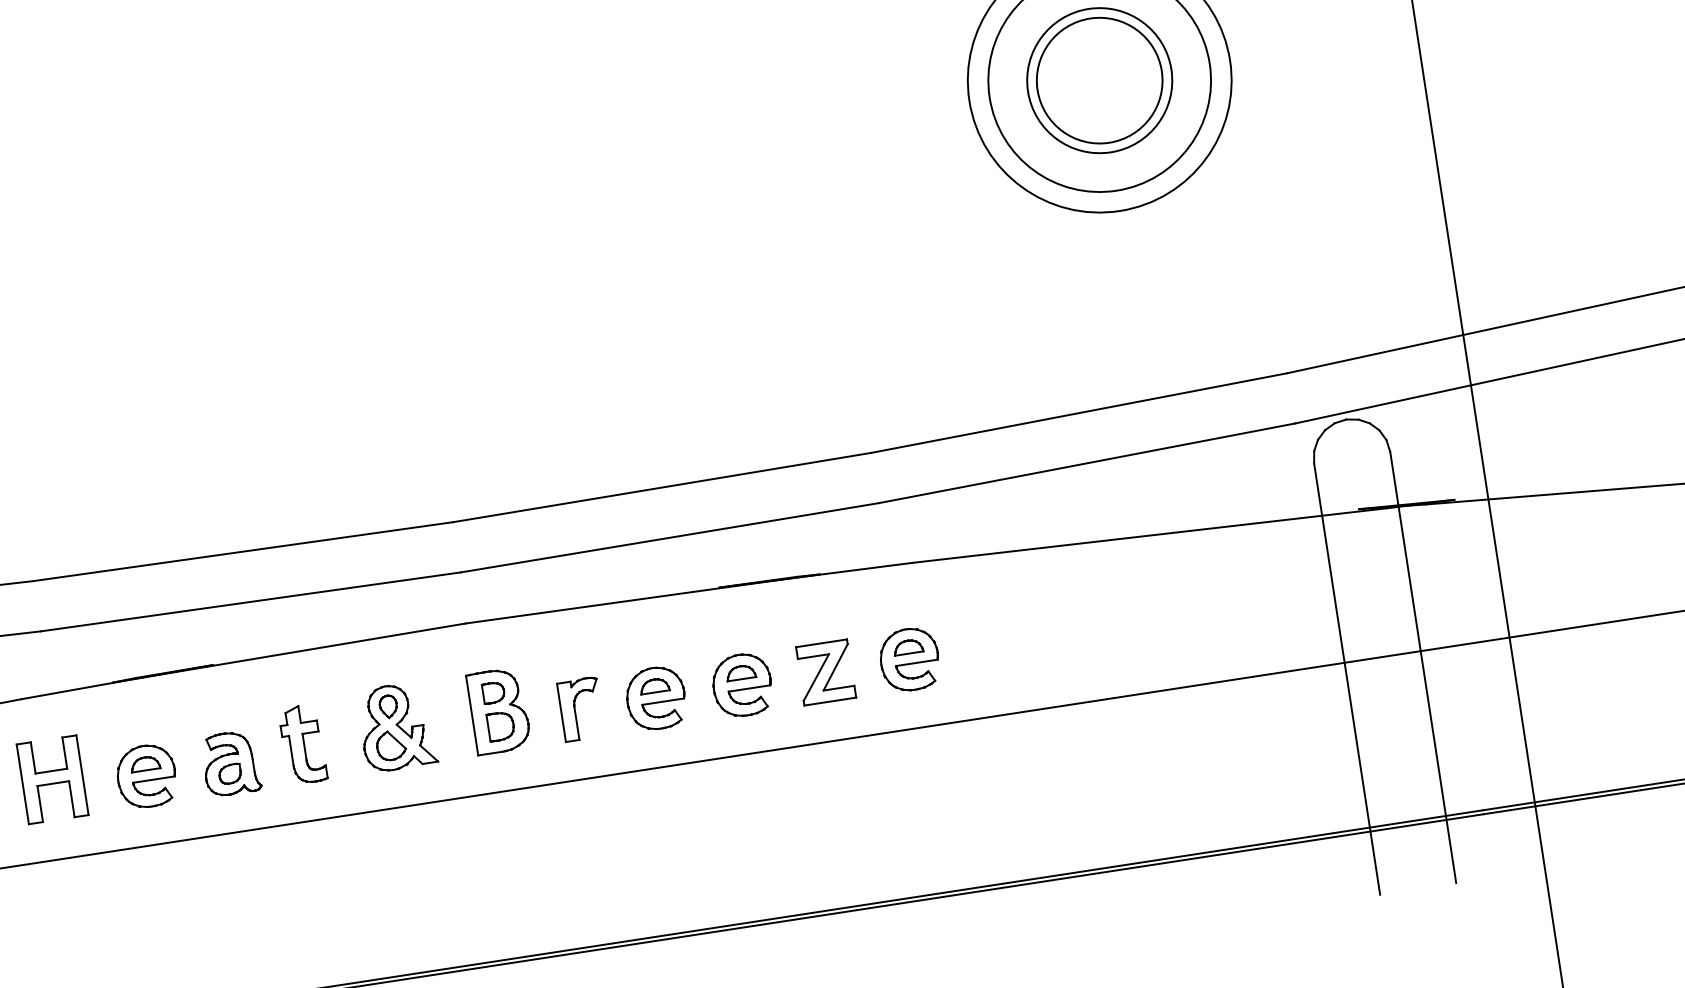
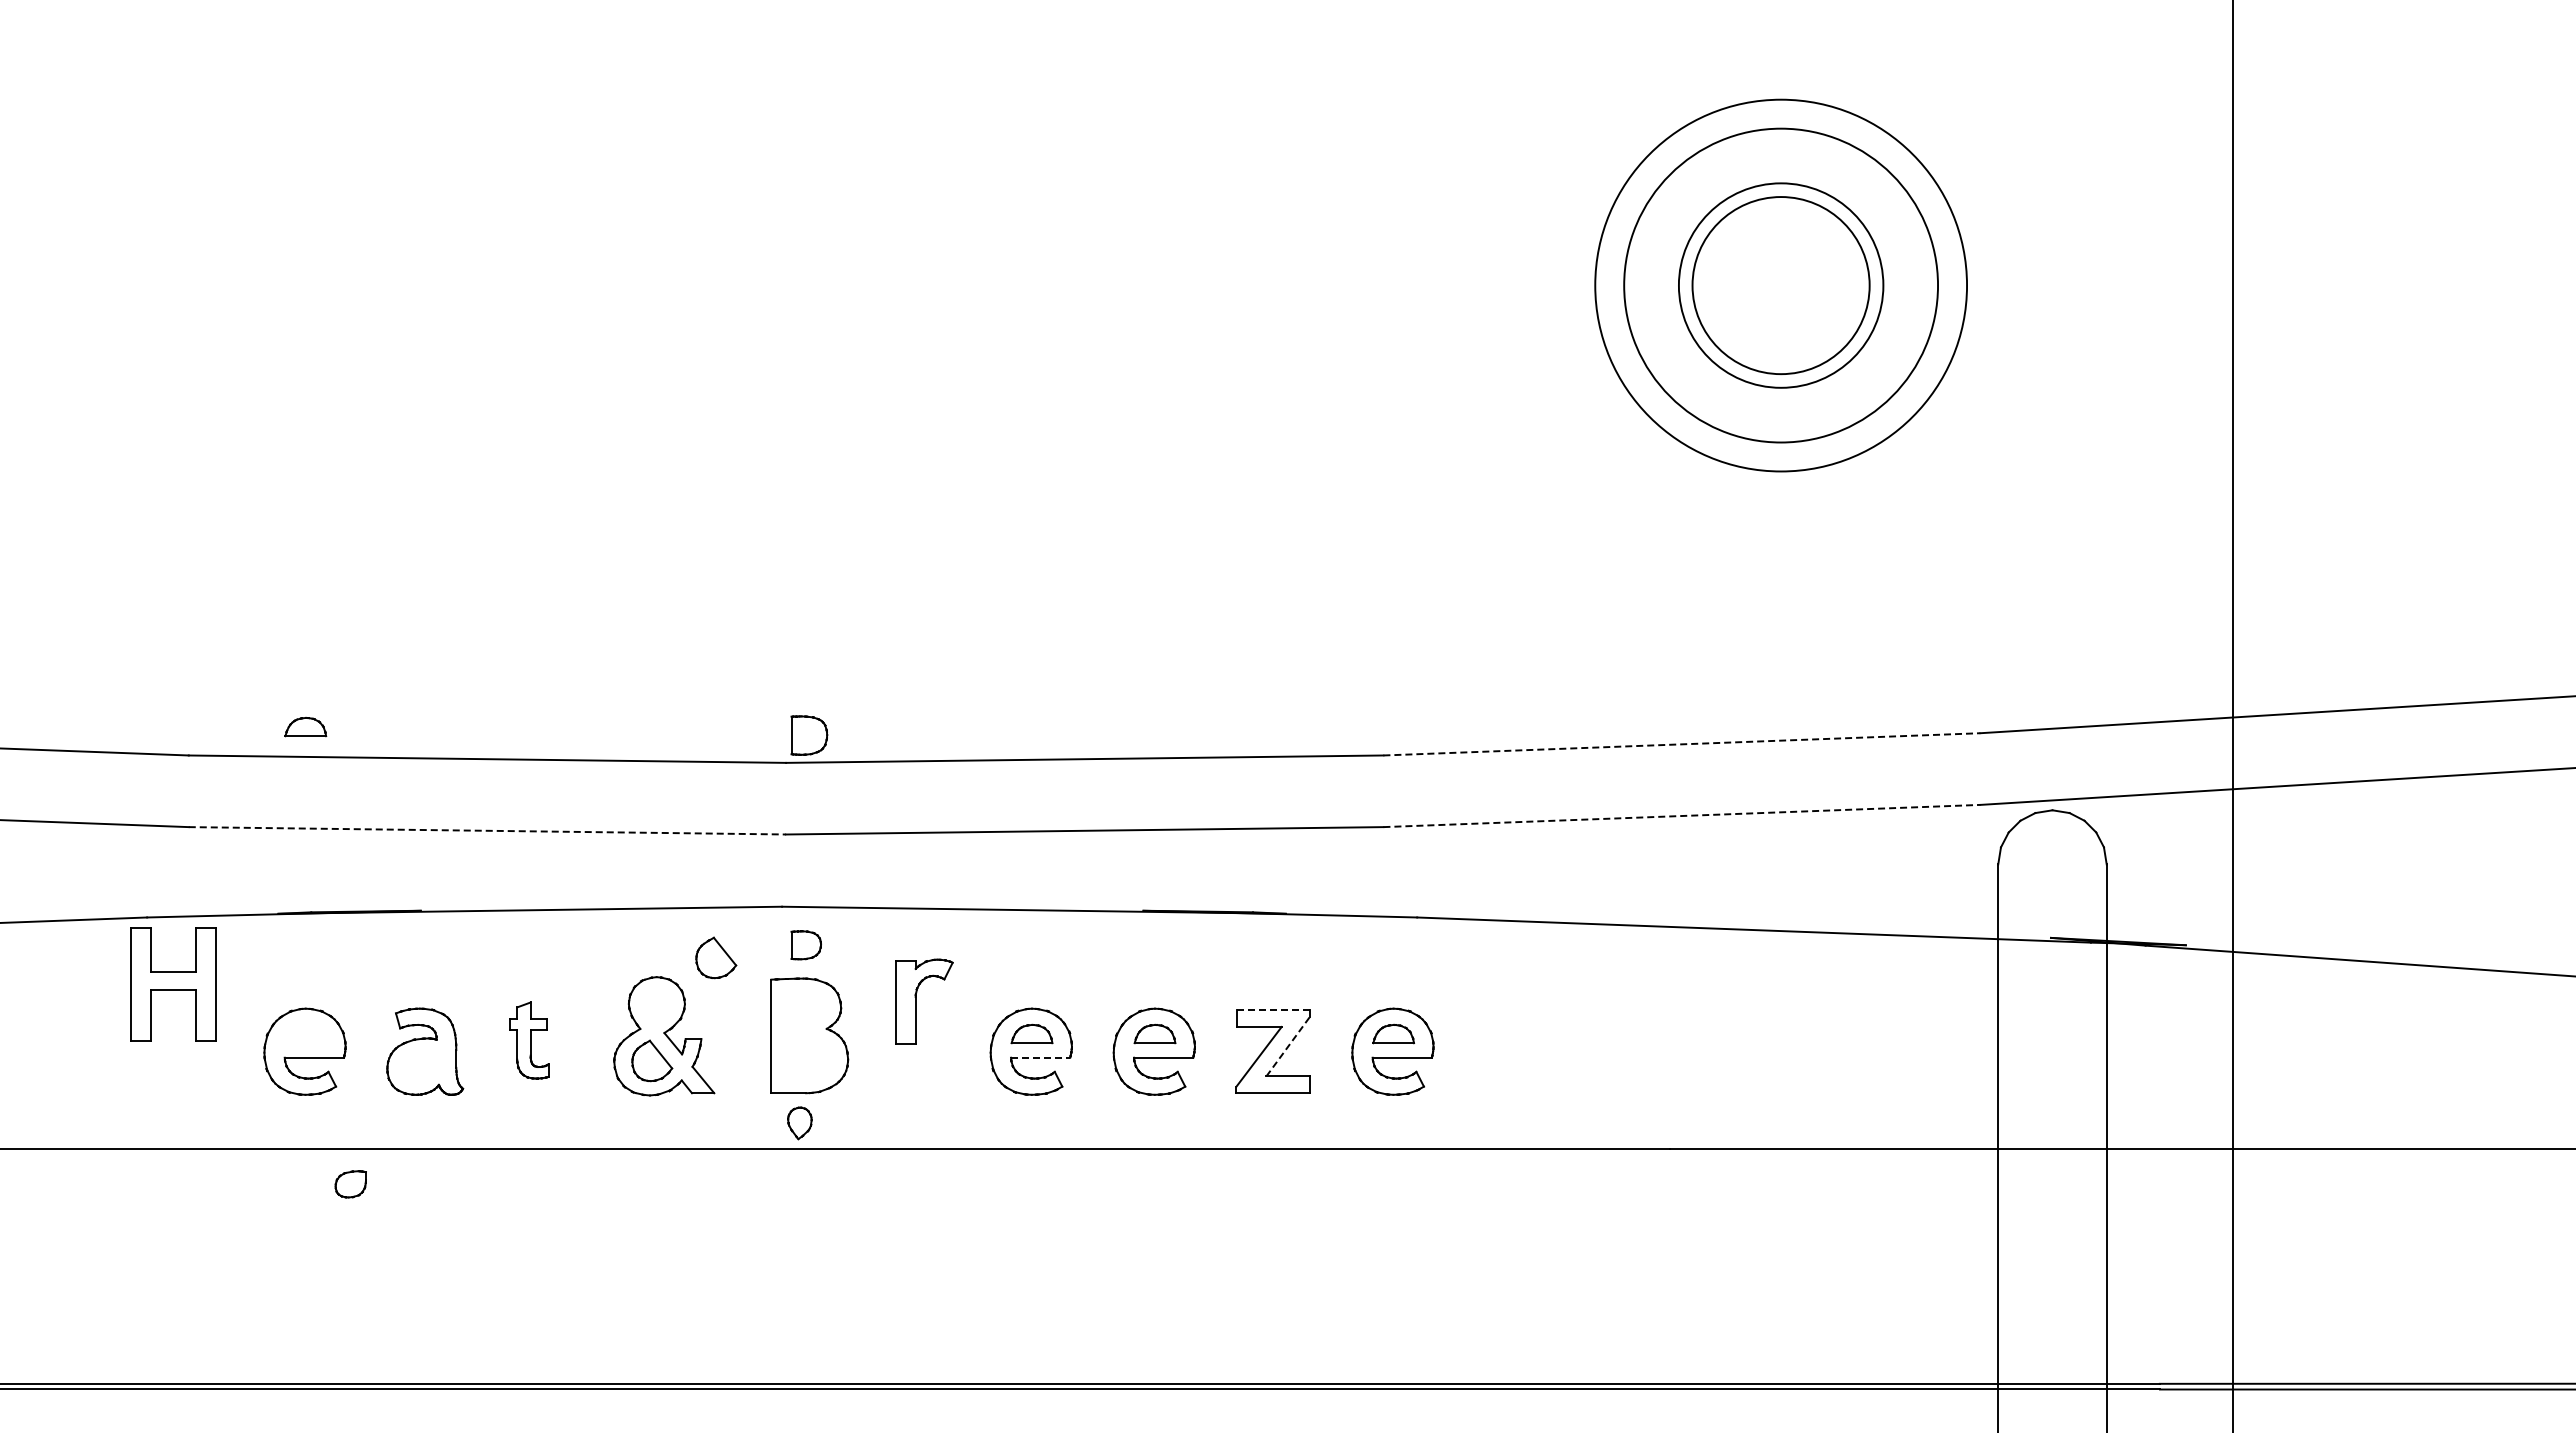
line: (1079, 413) -> (1681, 744), solid -> dashed
line: (1086, 463) -> (1681, 816), solid -> dashed
line: (250, 601) -> (487, 830), solid -> dashed
line: (821, 643) -> (1273, 1010), solid -> dashed
part: (425, 666) -> (716, 957), added
line: (835, 667) -> (1288, 1046), solid -> dashed
part: (493, 693) -> (805, 945), moved
line: (663, 701) -> (1040, 1057), solid -> dashed
part: (388, 706) -> (799, 1123), moved
part: (575, 709) -> (916, 1001), moved
part: (501, 726) -> (809, 735), moved
part: (302, 744) -> (529, 1040), size x0.7
part: (145, 764) -> (305, 727), moved
part: (229, 774) -> (350, 1184), moved
part: (52, 779) -> (173, 984), moved

